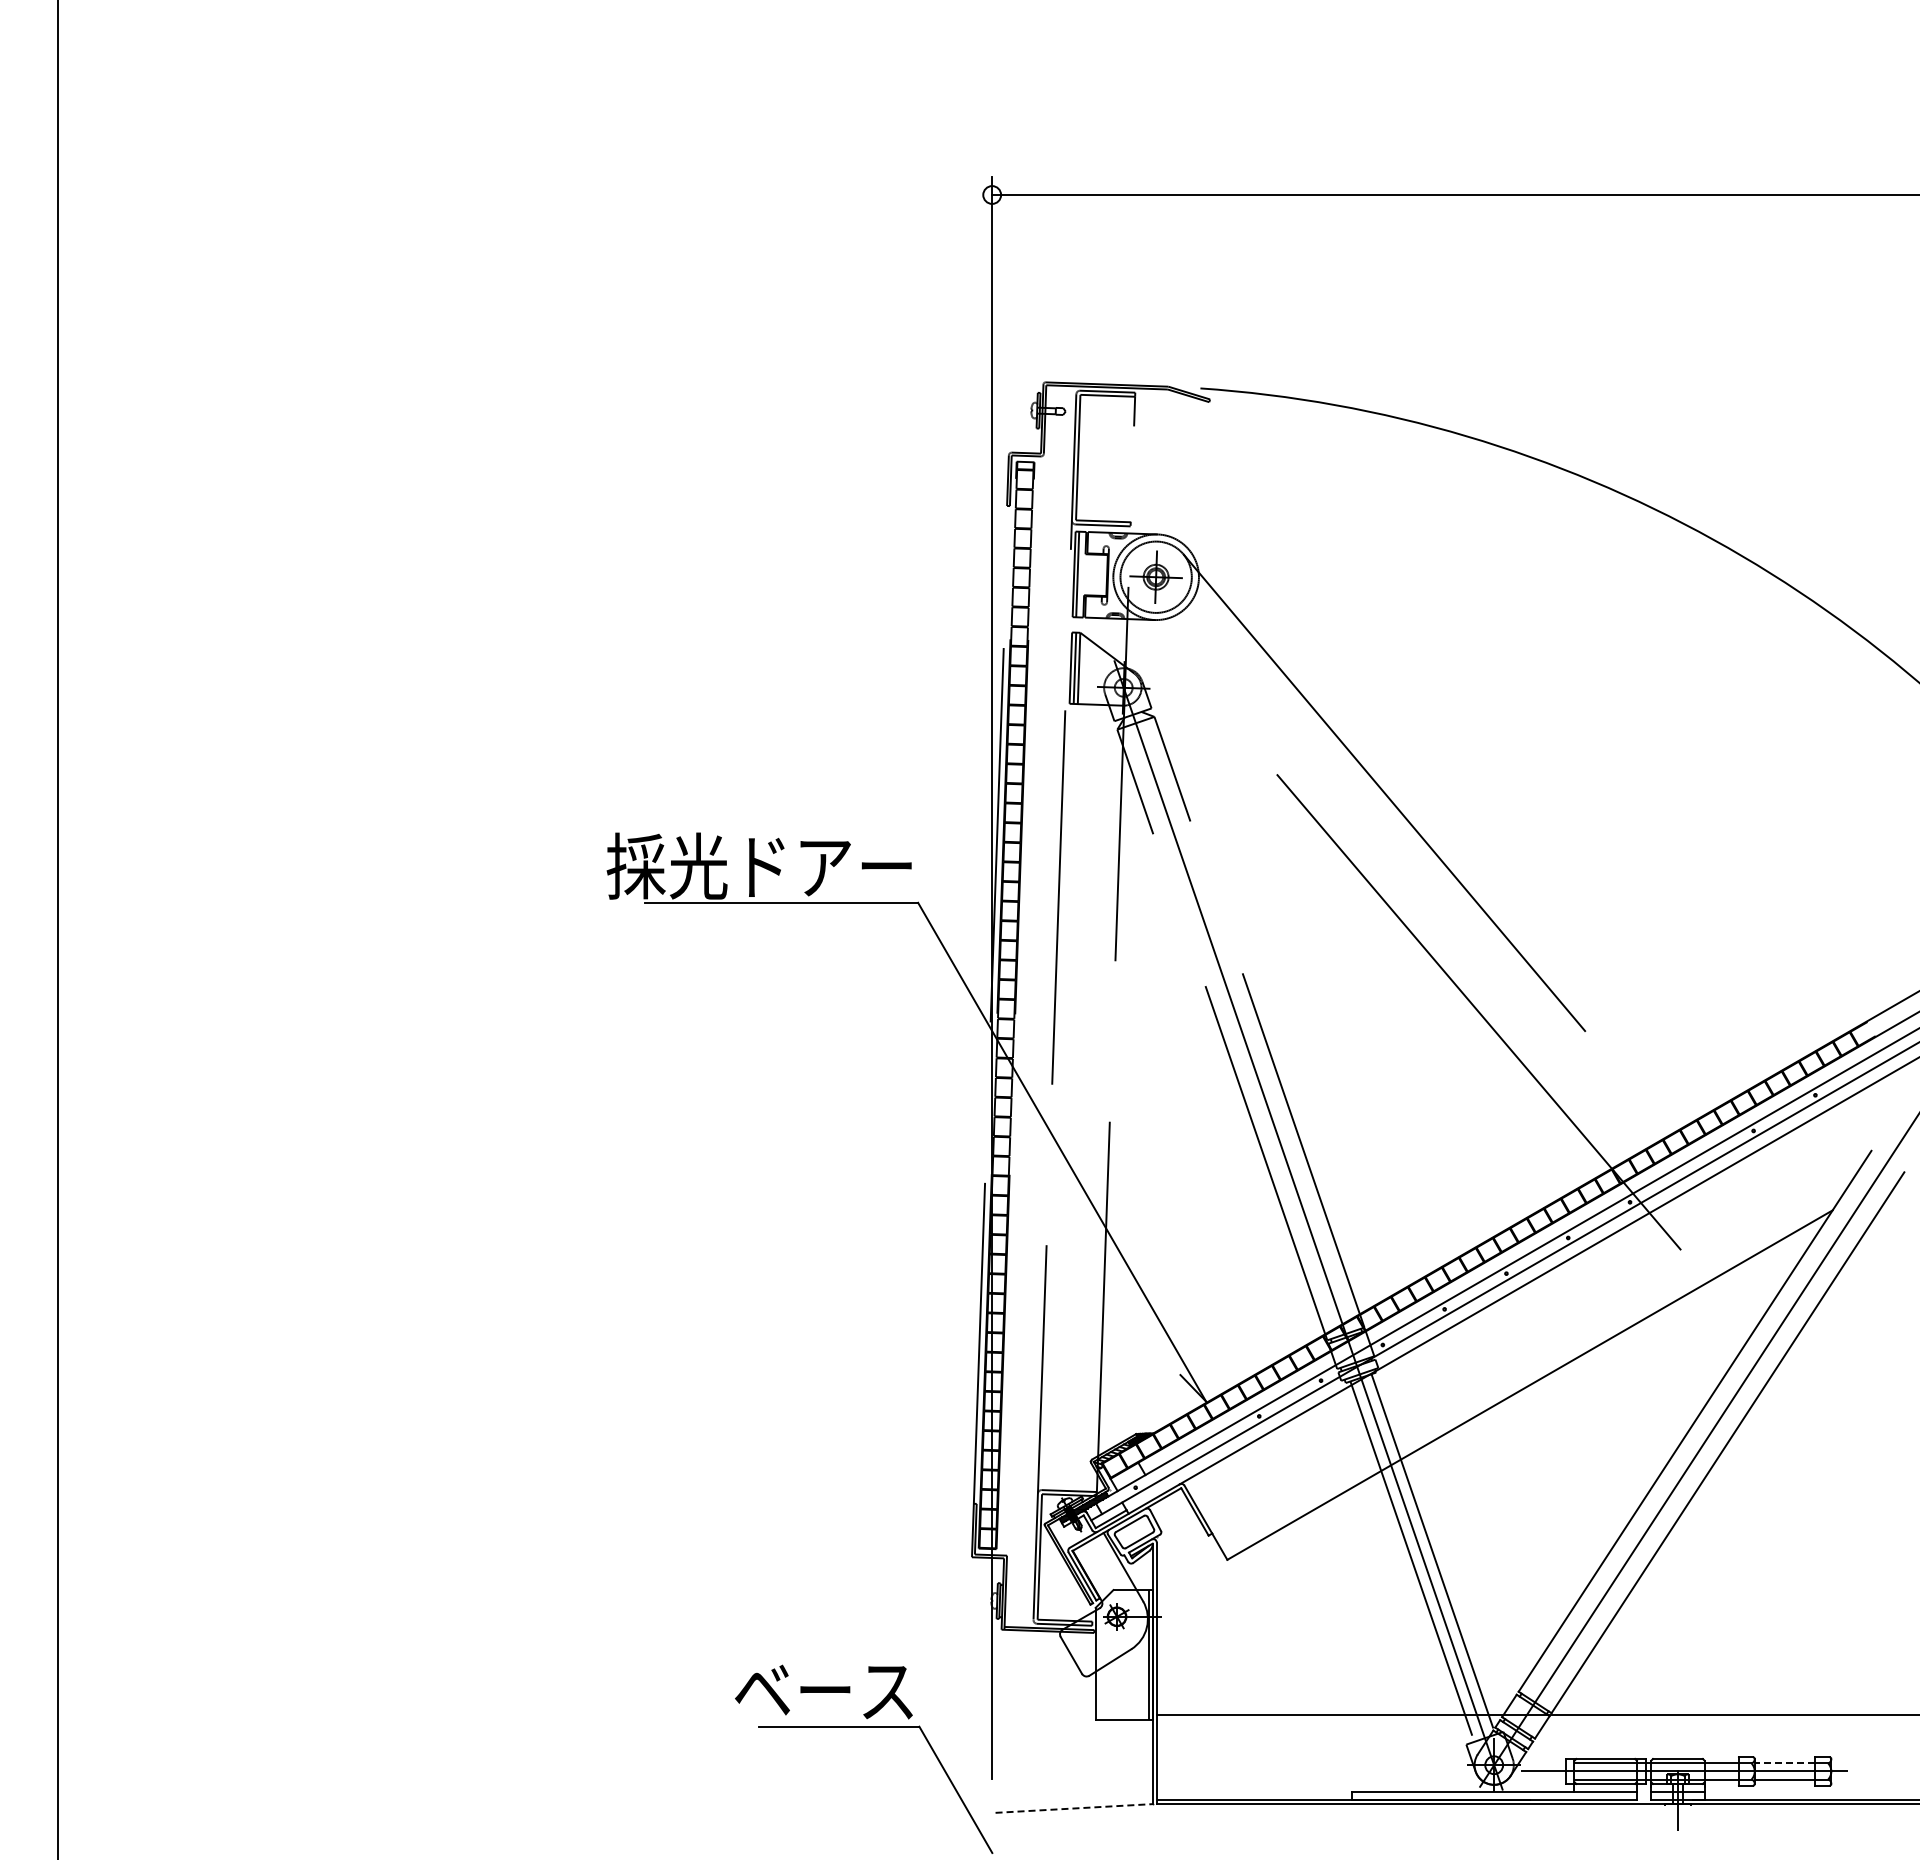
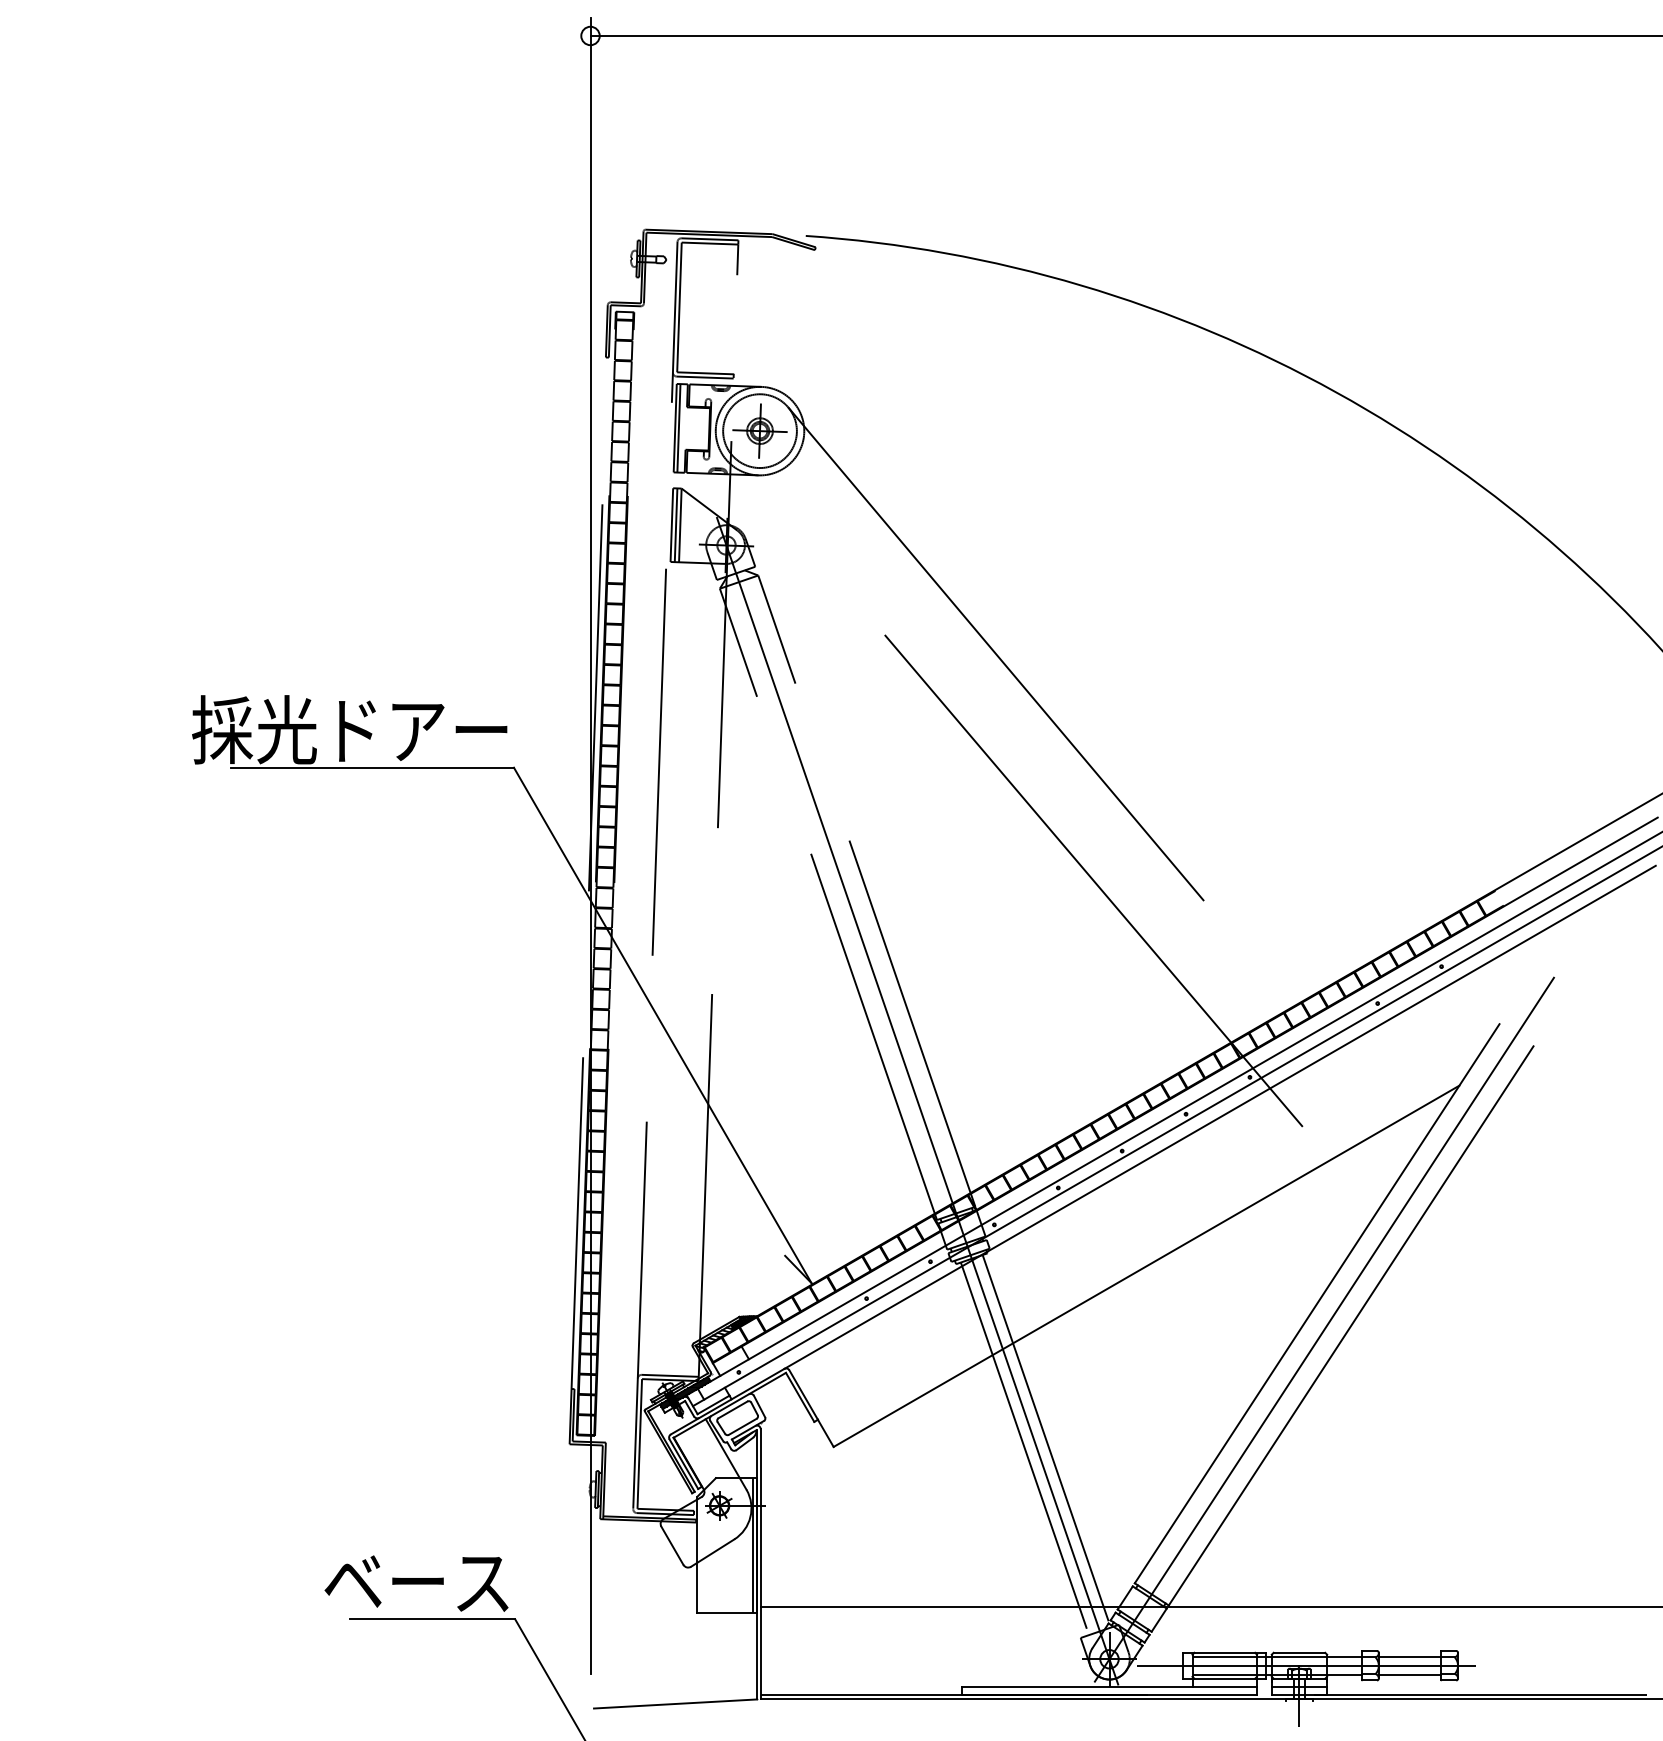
line: (1784, 1762) -> (1409, 1656), dashed -> solid
line: (1074, 1808) -> (675, 1704), dashed -> solid

